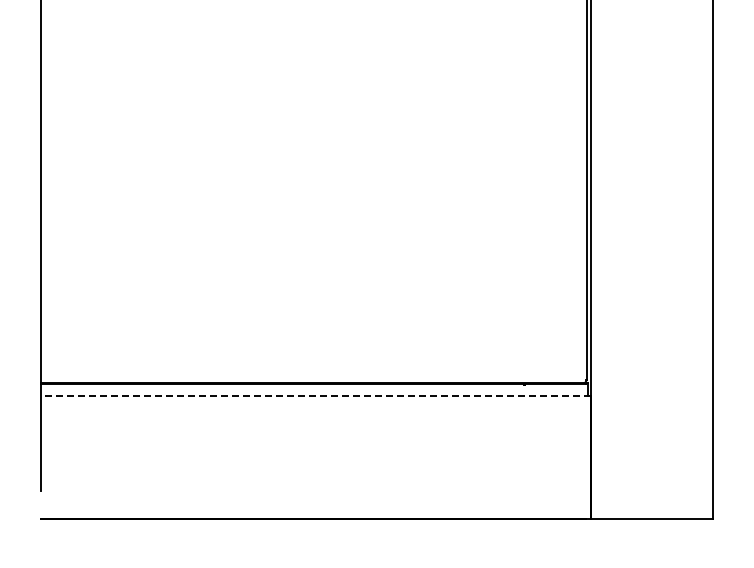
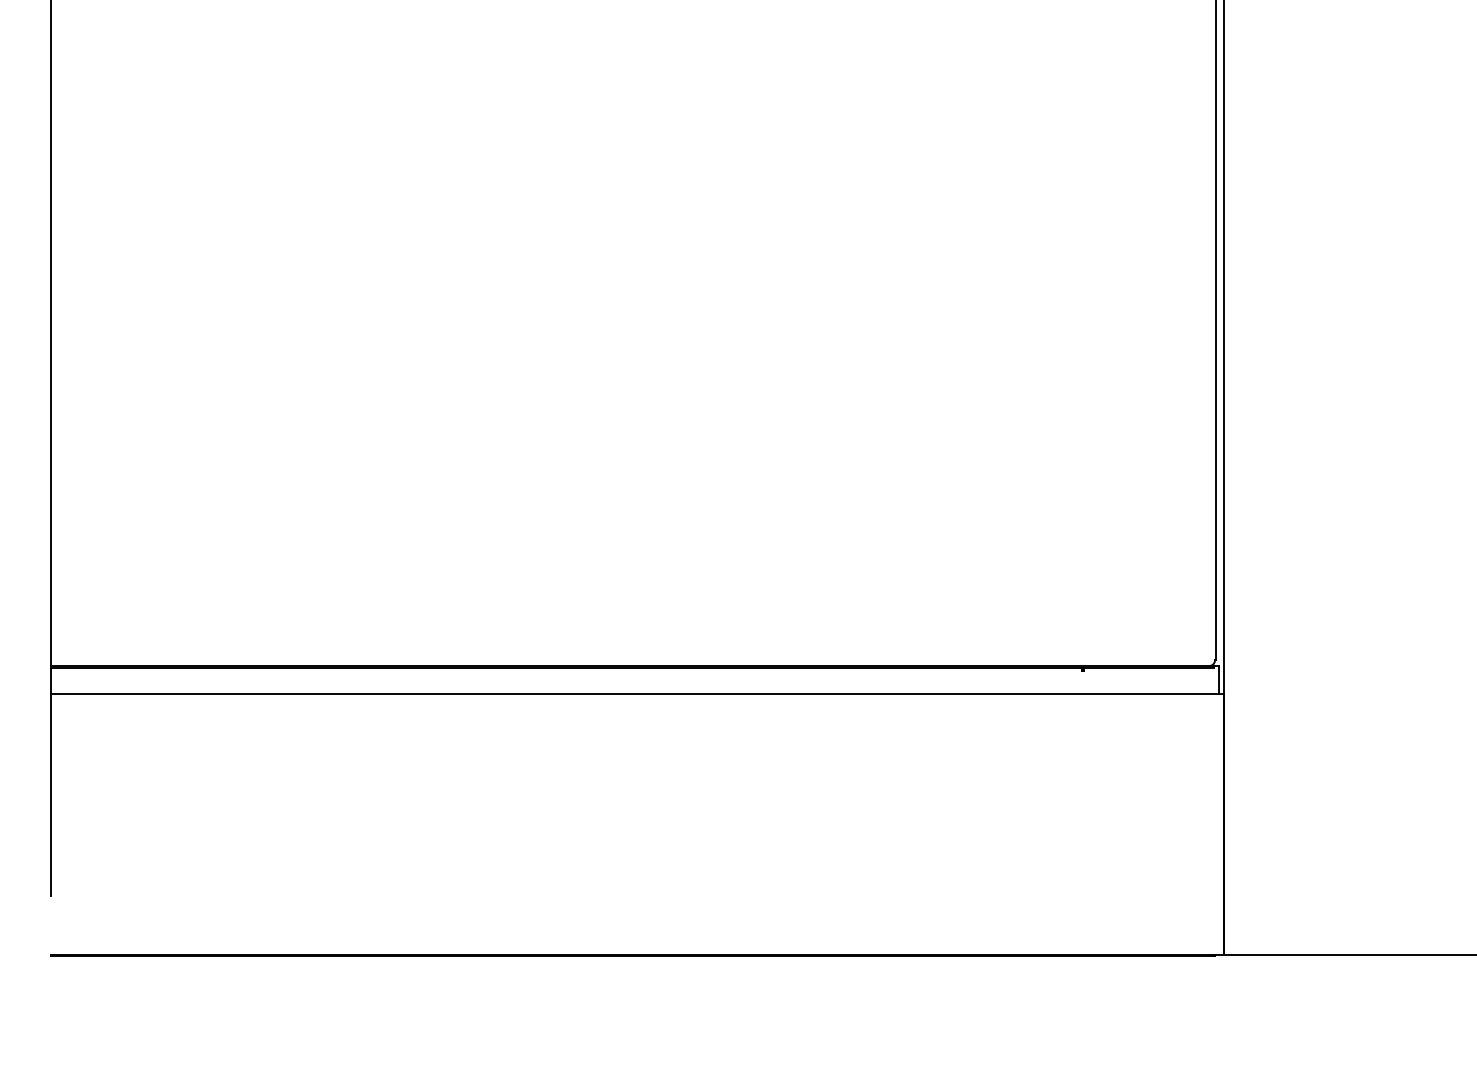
line: (315, 396) -> (636, 694), dashed -> solid

